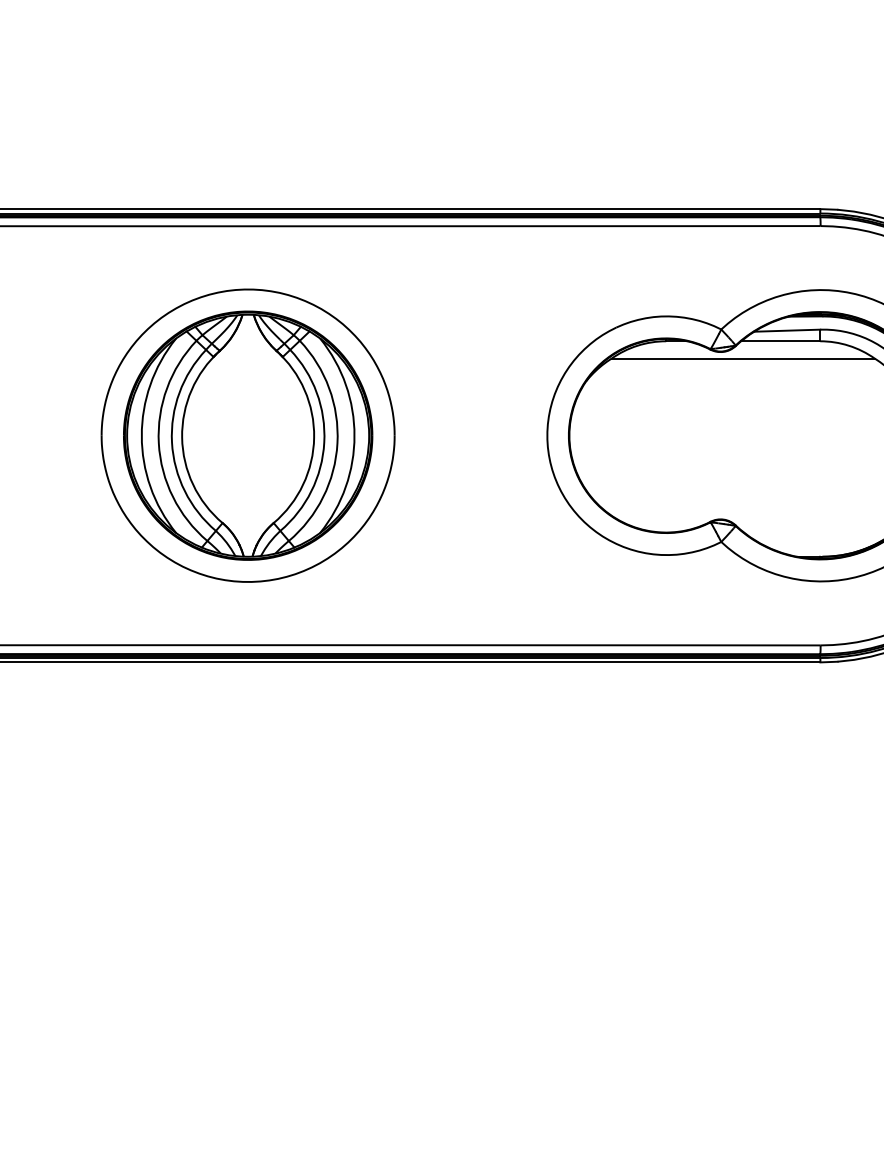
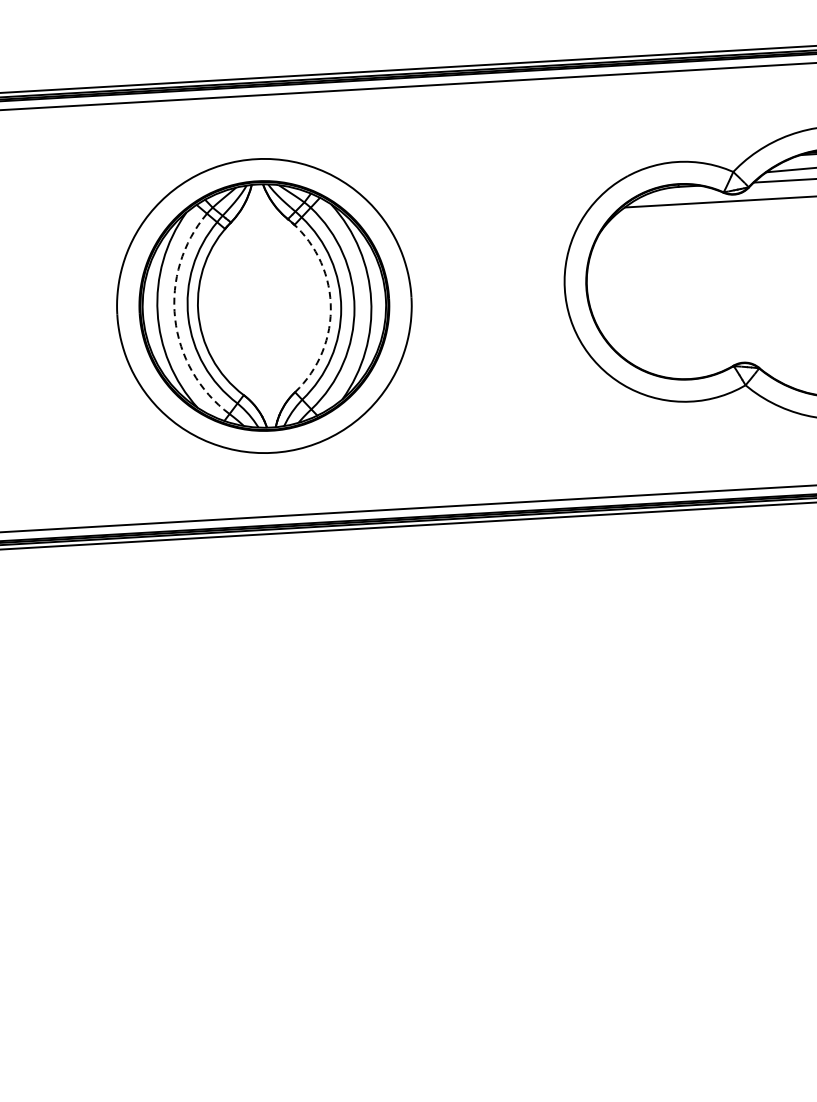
arc: (314, 437) -> (331, 303), solid -> dashed
arc: (158, 443) -> (174, 318), solid -> dashed

